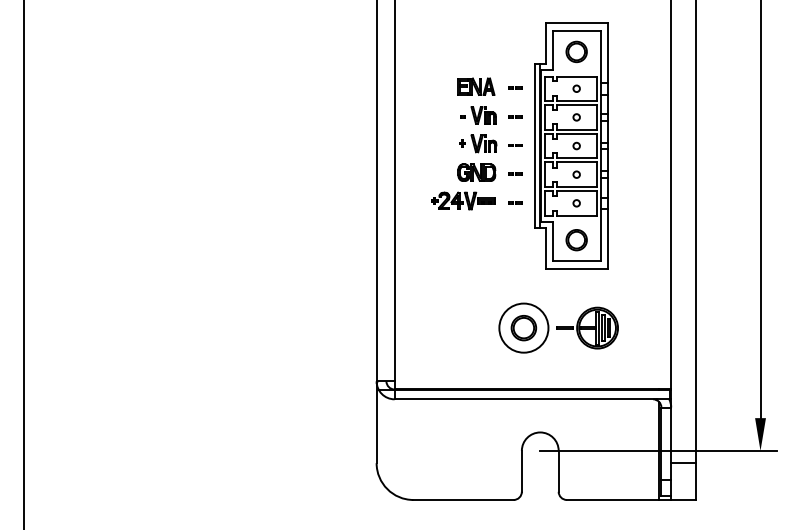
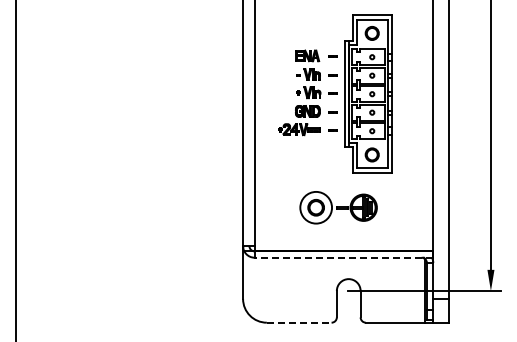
part: (558, 327) -> (338, 207), moved
line: (532, 398) -> (343, 257), solid -> dashed
line: (464, 499) -> (299, 322), solid -> dashed

